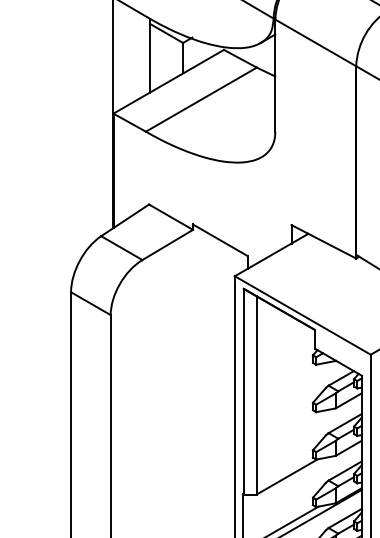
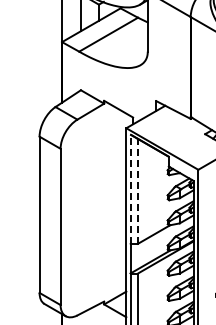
line: (244, 389) -> (131, 188), solid -> dashed
line: (255, 393) -> (137, 190), solid -> dashed

